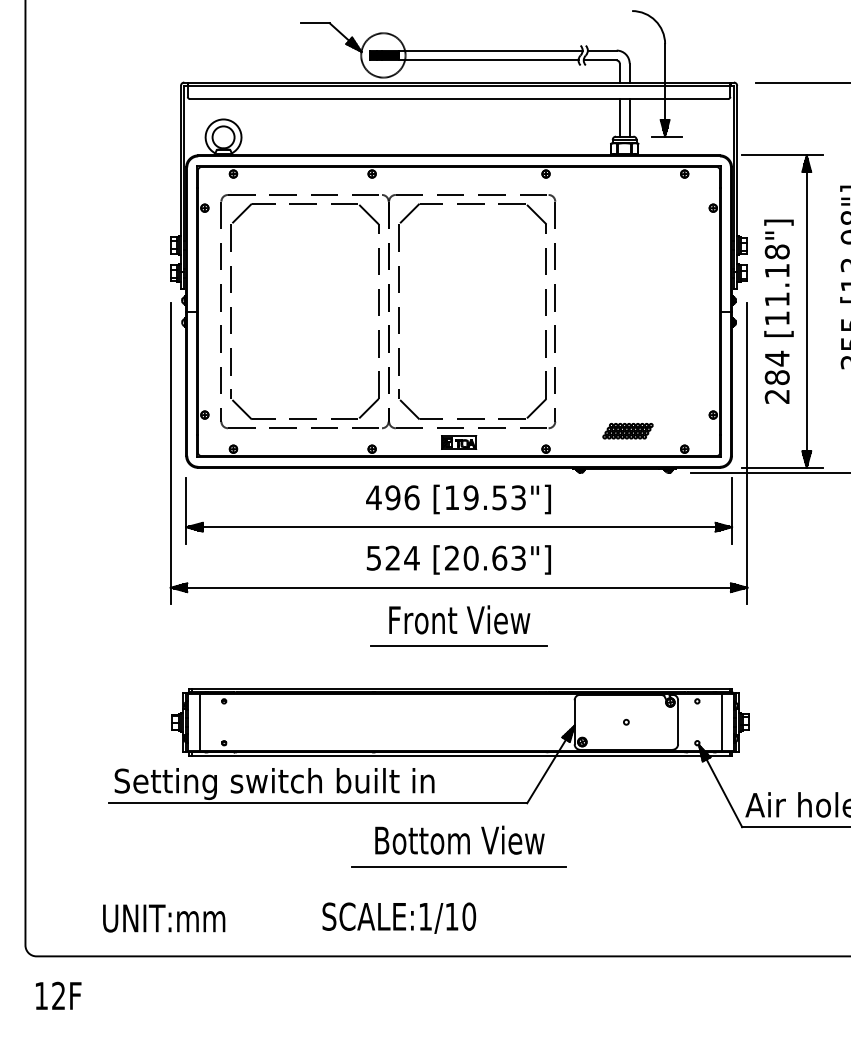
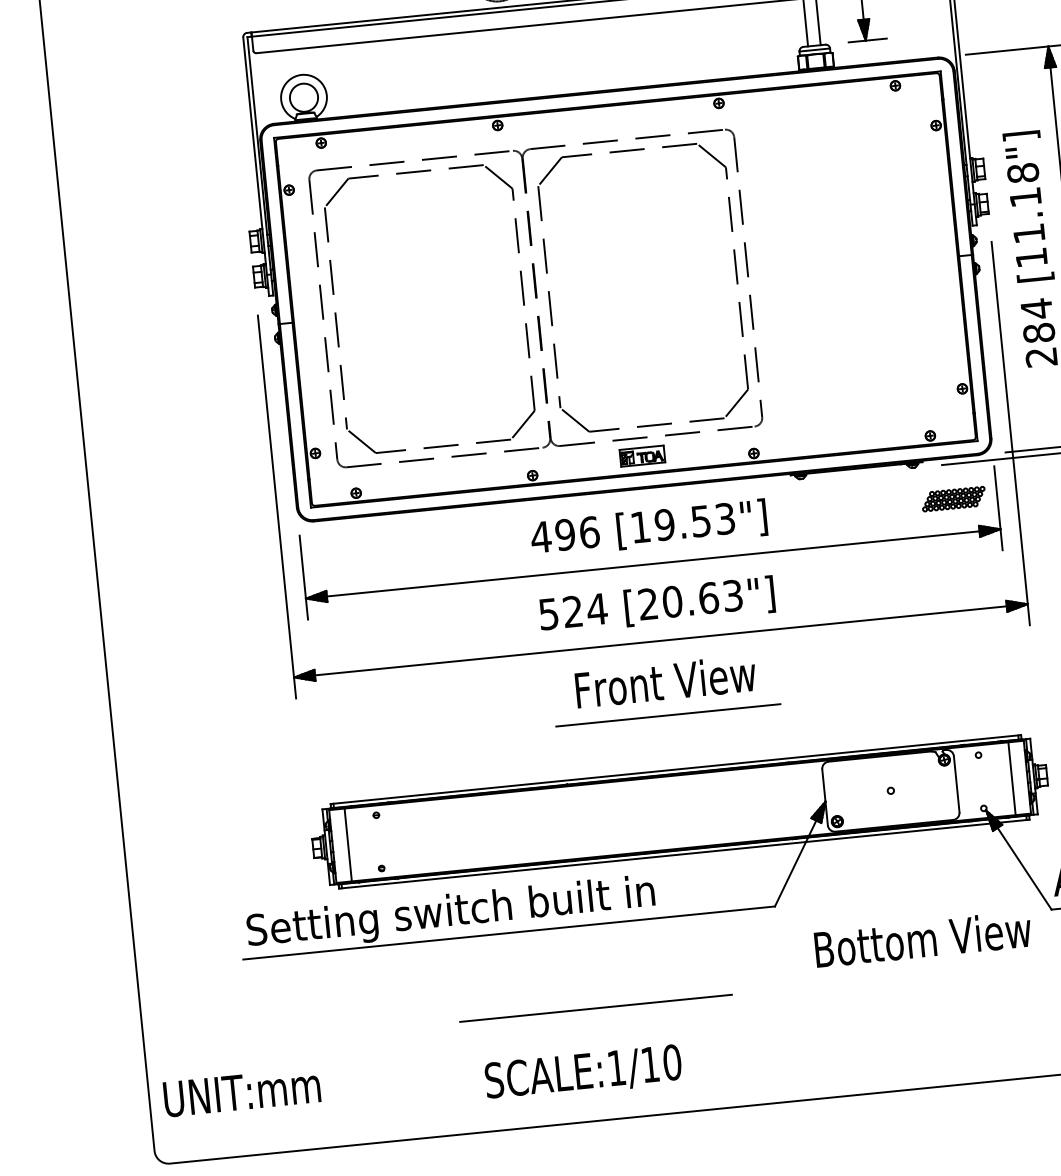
part: (627, 431) -> (953, 499), moved
text: (459, 839) -> (922, 938), moved
line: (458, 866) -> (595, 1008), moved
text: (399, 917) -> (583, 1072), moved
text: (164, 918) -> (242, 1092), moved

